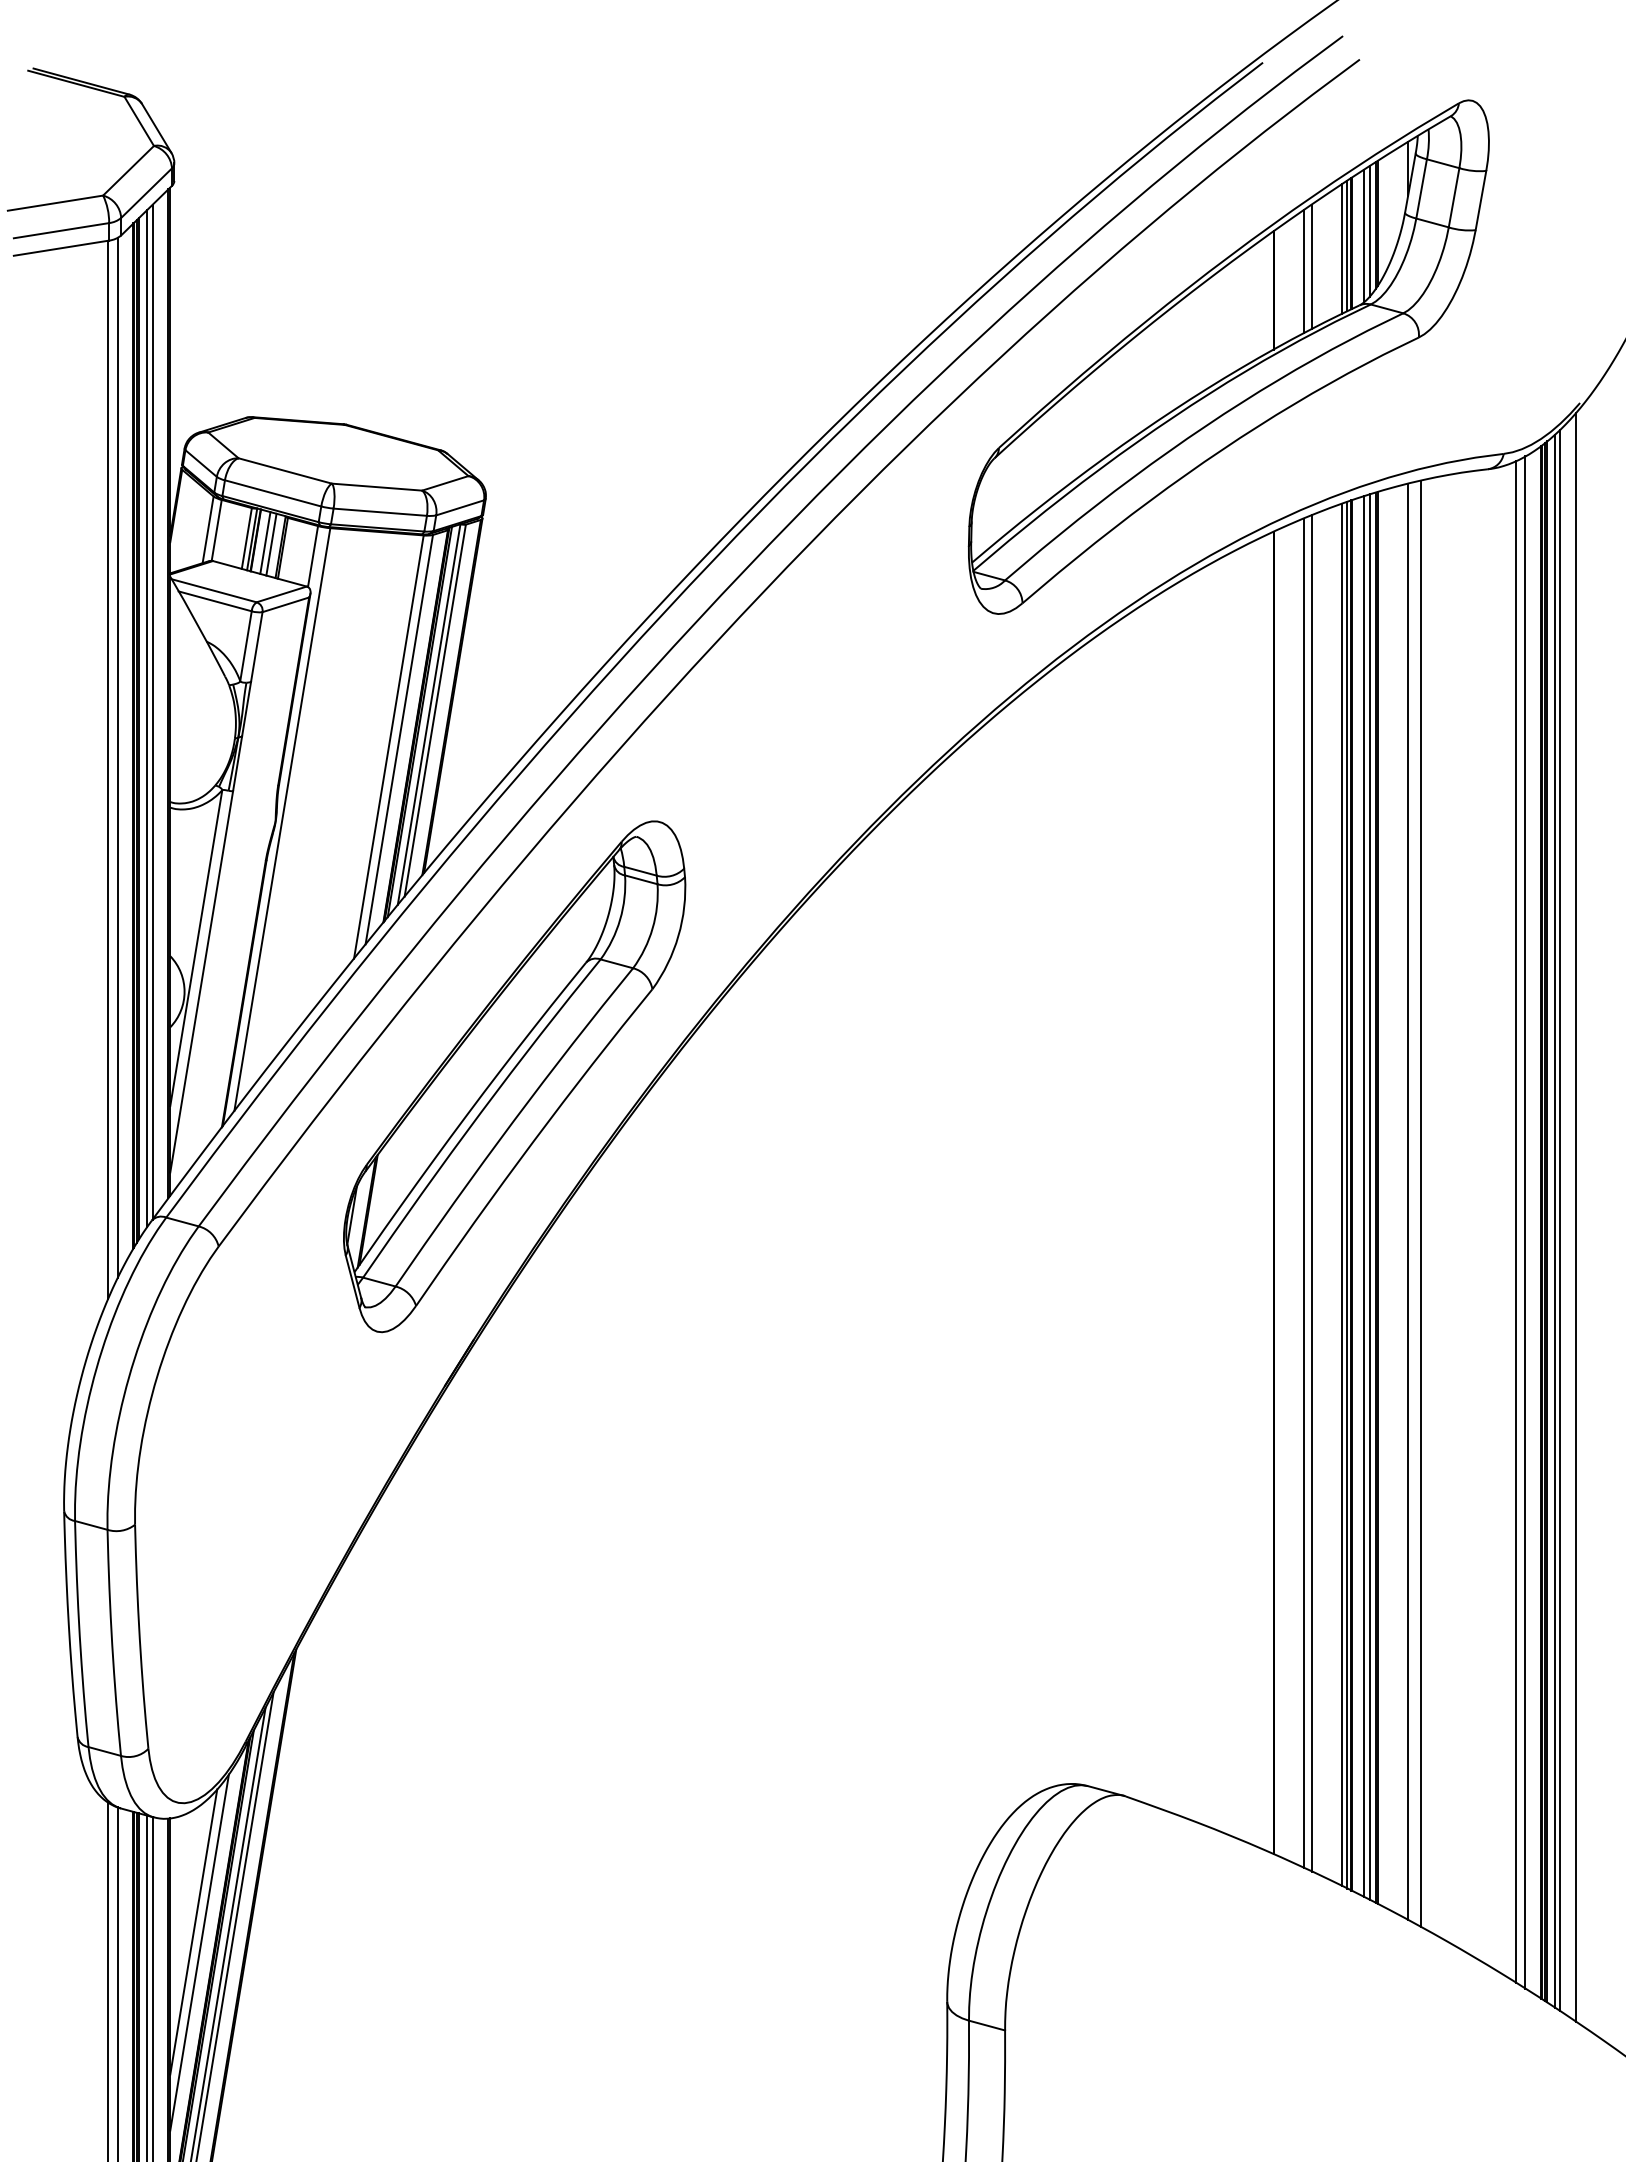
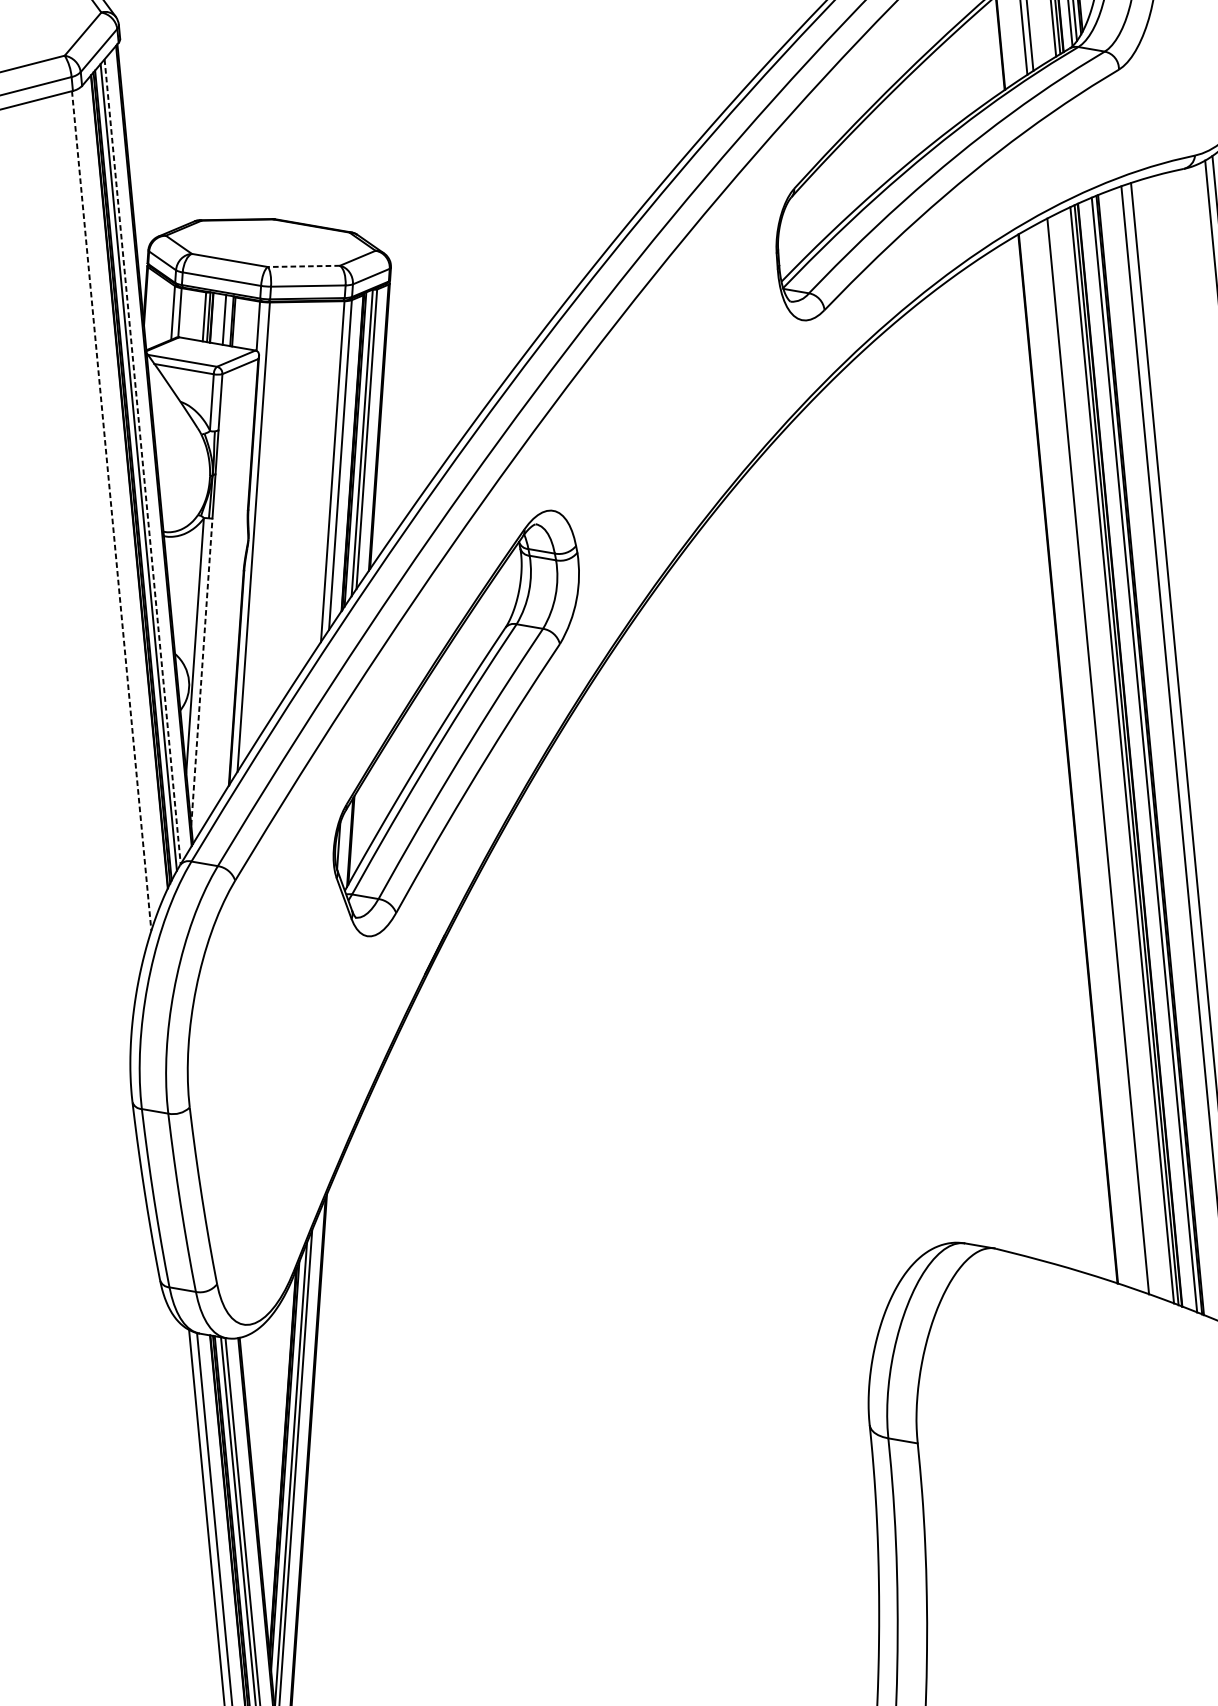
line: (376, 487) -> (303, 266), solid -> dashed
line: (265, 542) -> (219, 318), removed
line: (152, 712) -> (142, 461), solid -> dashed
line: (117, 758) -> (118, 501), removed
line: (107, 770) -> (111, 511), solid -> dashed
line: (201, 981) -> (201, 671), solid -> dashed
line: (1303, 1192) -> (1091, 756), removed
line: (1363, 1196) -> (1139, 755), removed
line: (193, 1931) -> (266, 1425), removed
line: (199, 1952) -> (272, 1441), removed

